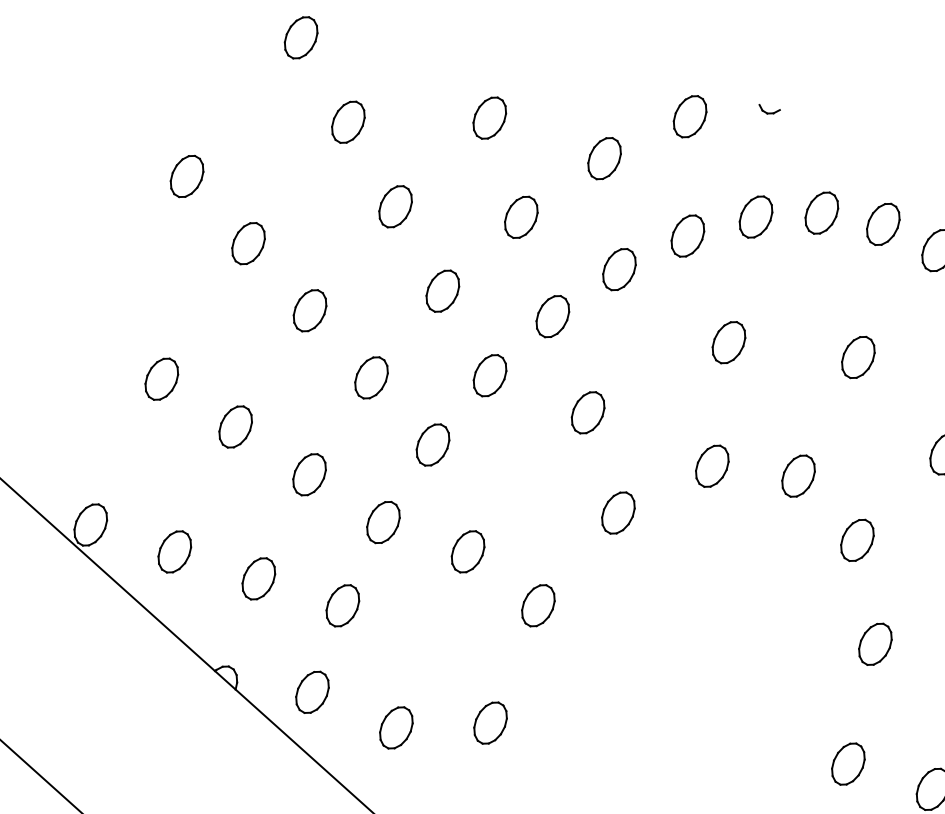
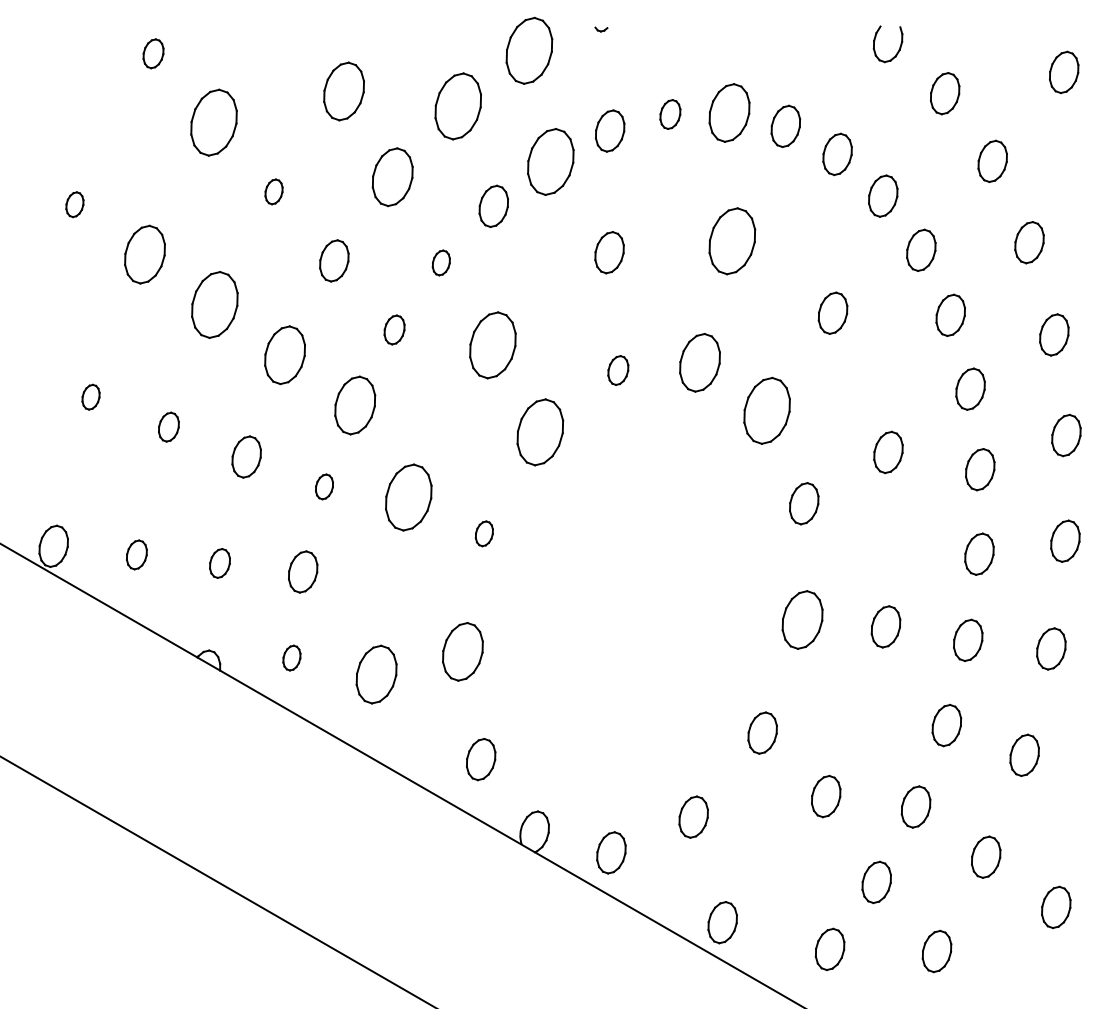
part: (301, 37) -> (153, 53), size x0.7
part: (769, 110) -> (601, 29), size x0.6
part: (690, 116) -> (529, 50), size x1.6
part: (489, 117) -> (343, 90), size x1.4
part: (348, 121) -> (213, 122), size x1.6
part: (604, 158) -> (458, 106), size x1.6
part: (186, 176) -> (74, 204), size x0.6
part: (395, 206) -> (273, 191), size x0.6
part: (822, 213) -> (670, 114), size x0.7
part: (521, 216) -> (392, 176), size x1.4
part: (883, 223) -> (729, 112), size x1.4
part: (687, 235) -> (550, 161), size x1.6
part: (248, 243) -> (144, 254), size x1.4
part: (310, 310) -> (215, 304), size x1.6
part: (553, 316) -> (441, 262), size x0.6
part: (858, 356) -> (732, 240), size x1.6
part: (490, 375) -> (394, 329), size x0.7
part: (372, 377) -> (285, 354), size x1.4
part: (161, 378) -> (90, 396), size x0.6
part: (588, 411) -> (492, 344), size x1.6
part: (235, 426) -> (168, 426), size x0.7
part: (433, 444) -> (355, 404), size x1.4
part: (712, 466) -> (618, 370), size x0.7
part: (799, 475) -> (700, 362), size x1.4
part: (618, 512) -> (540, 431), size x1.6
part: (383, 522) -> (324, 486), size x0.6
part: (857, 540) -> (767, 410), size x1.6
part: (174, 551) -> (136, 554), size x0.7
part: (467, 551) -> (408, 497), size x1.6
part: (258, 578) -> (219, 563), size x0.7
part: (538, 605) -> (484, 533), size x0.6
part: (312, 691) -> (291, 657), size x0.6
part: (490, 722) -> (462, 651), size x1.4
part: (396, 727) -> (376, 674), size x1.4
part: (848, 763) -> (802, 619), size x1.4

